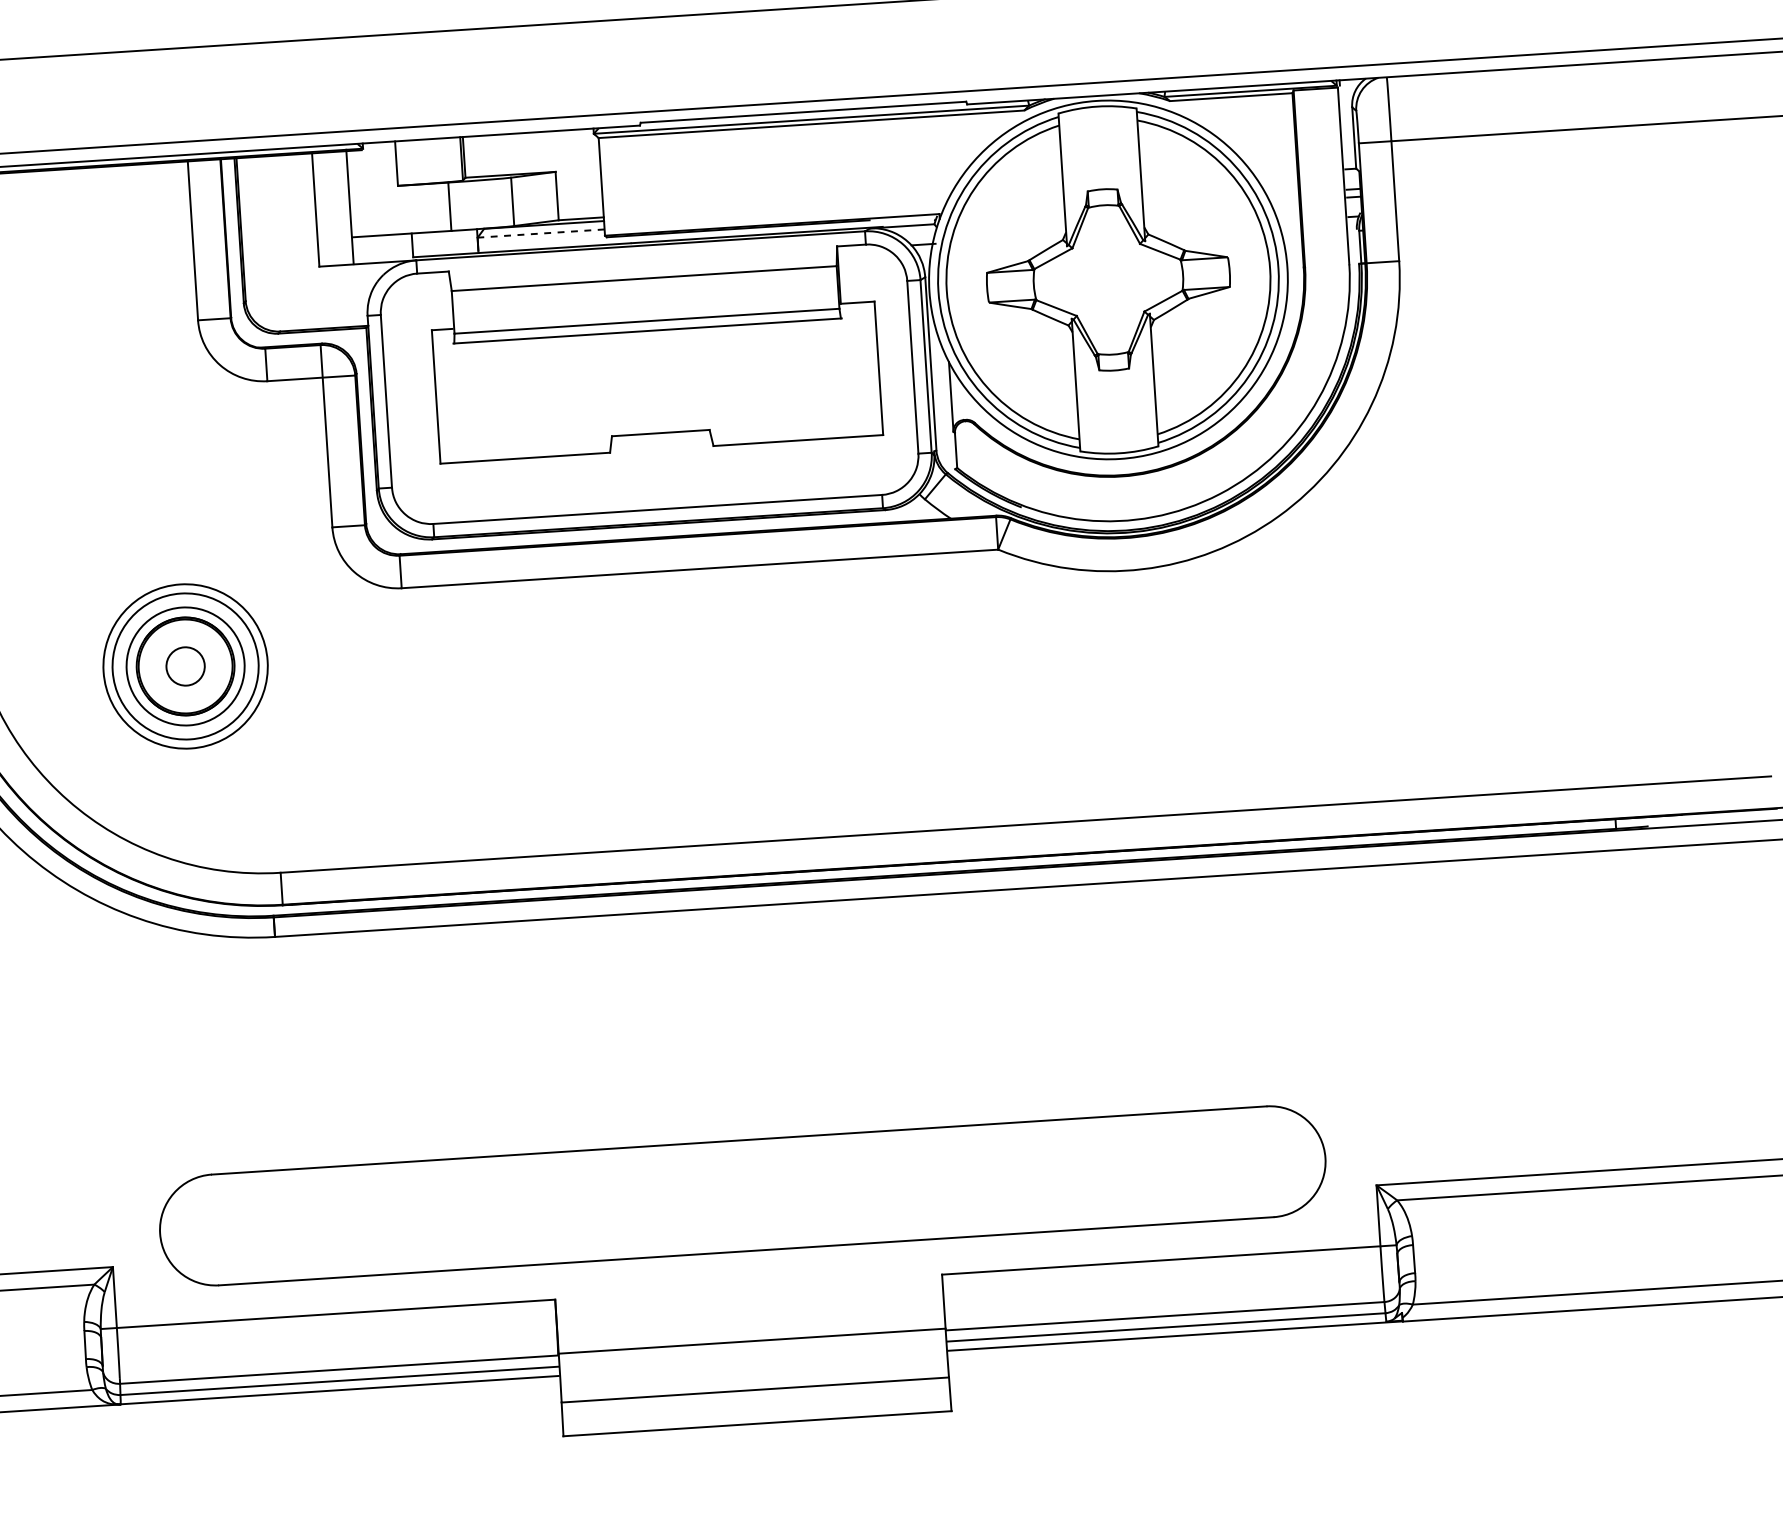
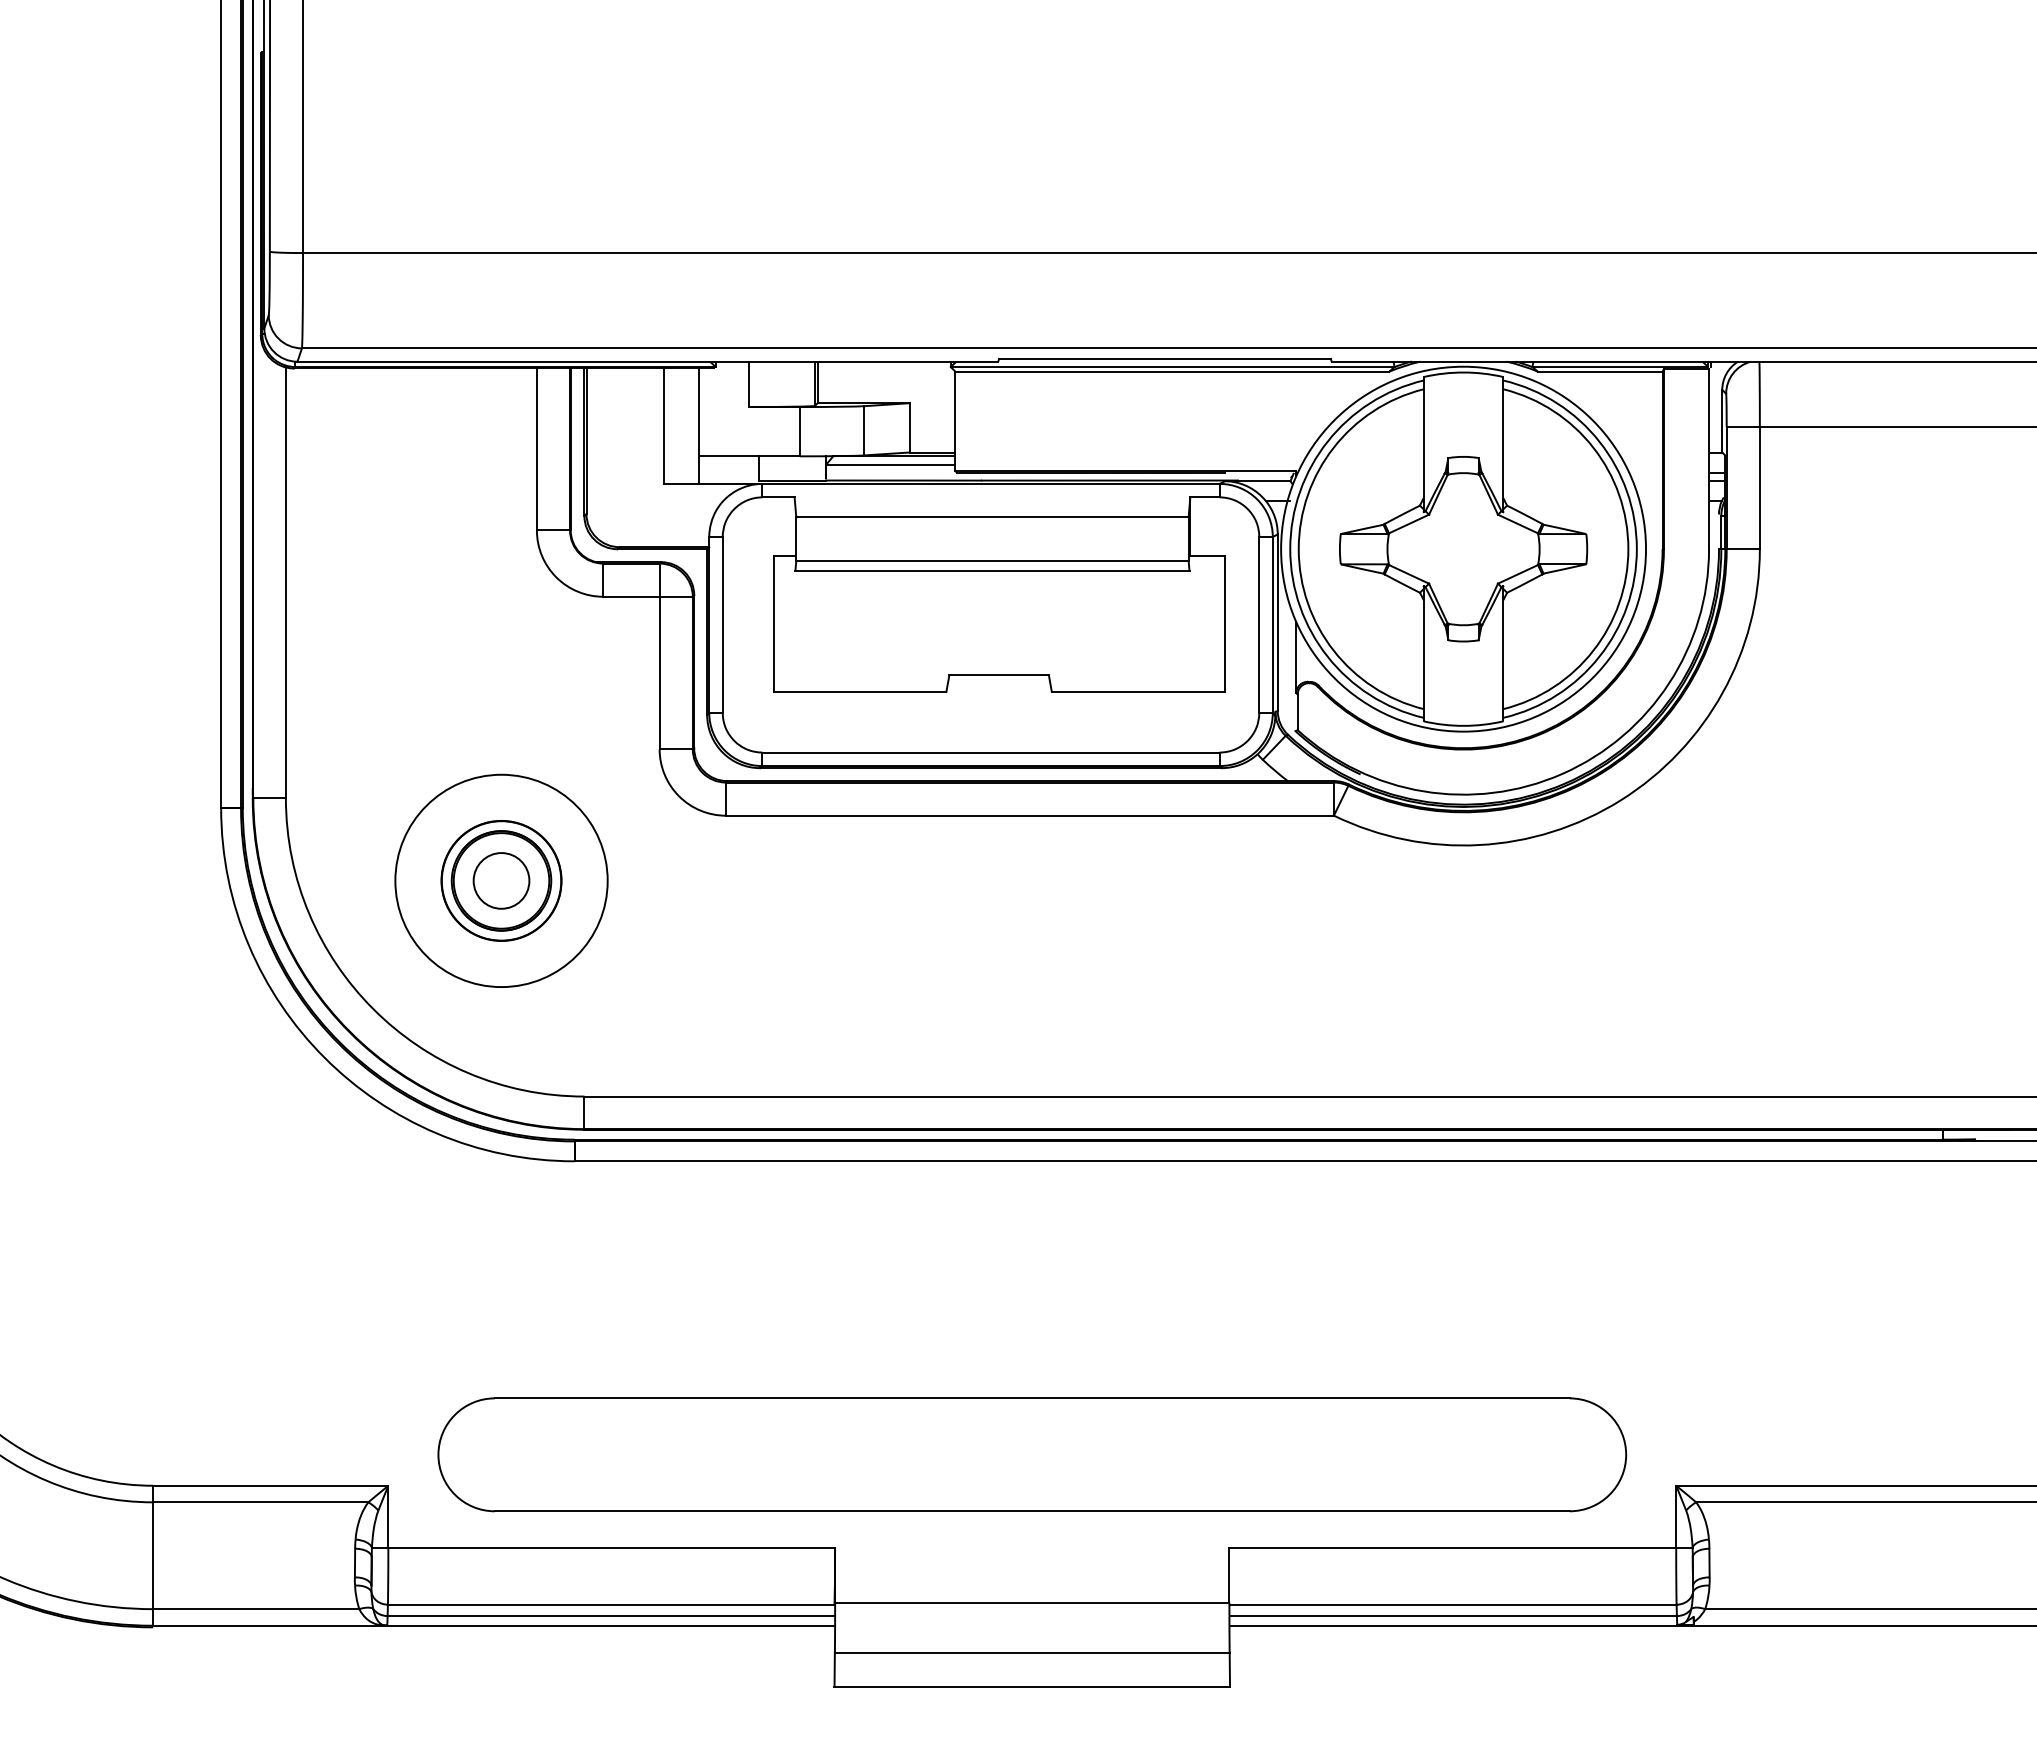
line: (540, 233) -> (890, 464), dashed -> solid
circle: (185, 666) -> (501, 880), size x0.71
circle: (185, 666) -> (501, 880), size x1.43
circle: (185, 666) -> (501, 880), size x1.43

